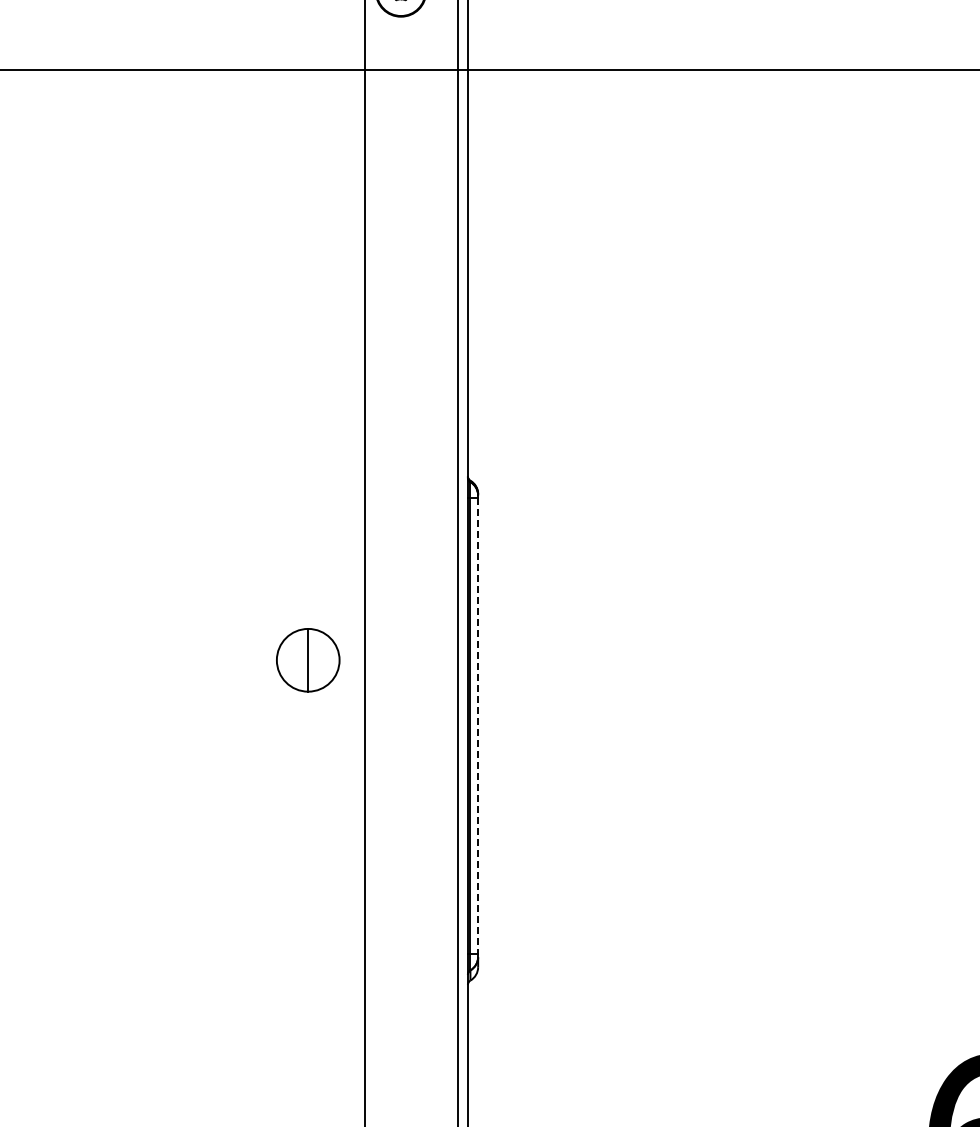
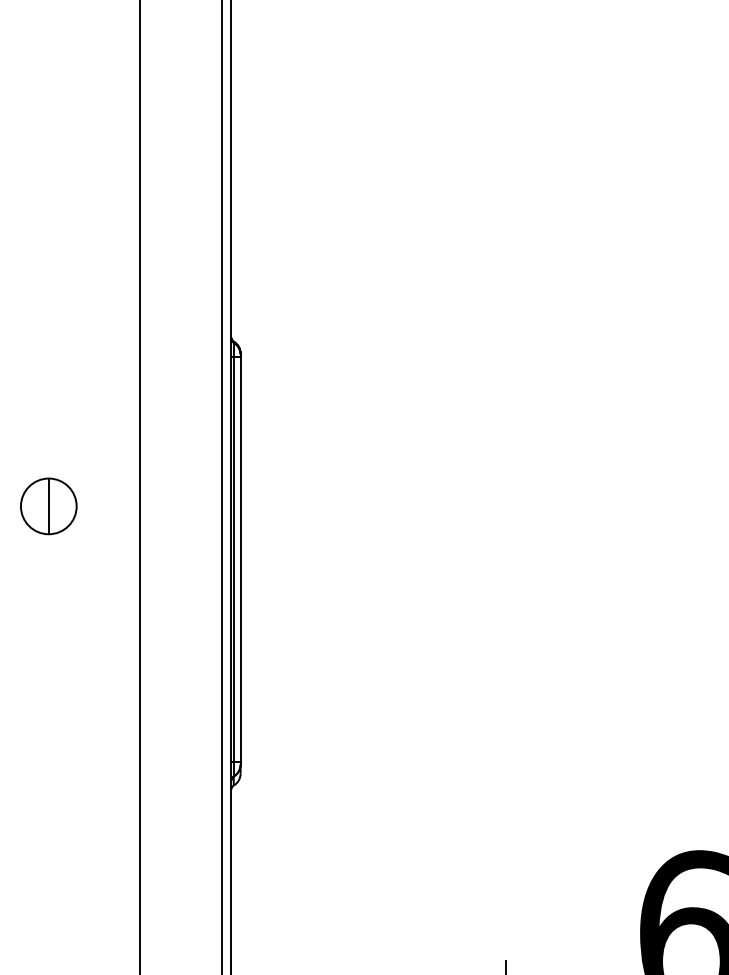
part: (308, 660) -> (49, 506), moved
line: (478, 726) -> (240, 559), dashed -> solid

